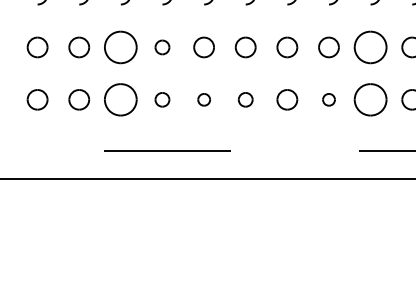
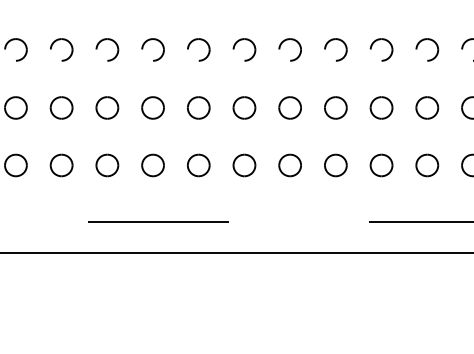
part: (120, 47) -> (107, 107), size x0.62
part: (161, 47) -> (152, 107), size x1.43
part: (370, 47) -> (381, 107), size x0.62
part: (120, 99) -> (107, 165), size x0.62
part: (161, 99) -> (152, 165), size x1.43
part: (203, 99) -> (198, 165), size x1.67
part: (245, 99) -> (244, 165), size x1.43
part: (328, 99) -> (335, 165), size x1.67
part: (370, 99) -> (381, 165), size x0.62

